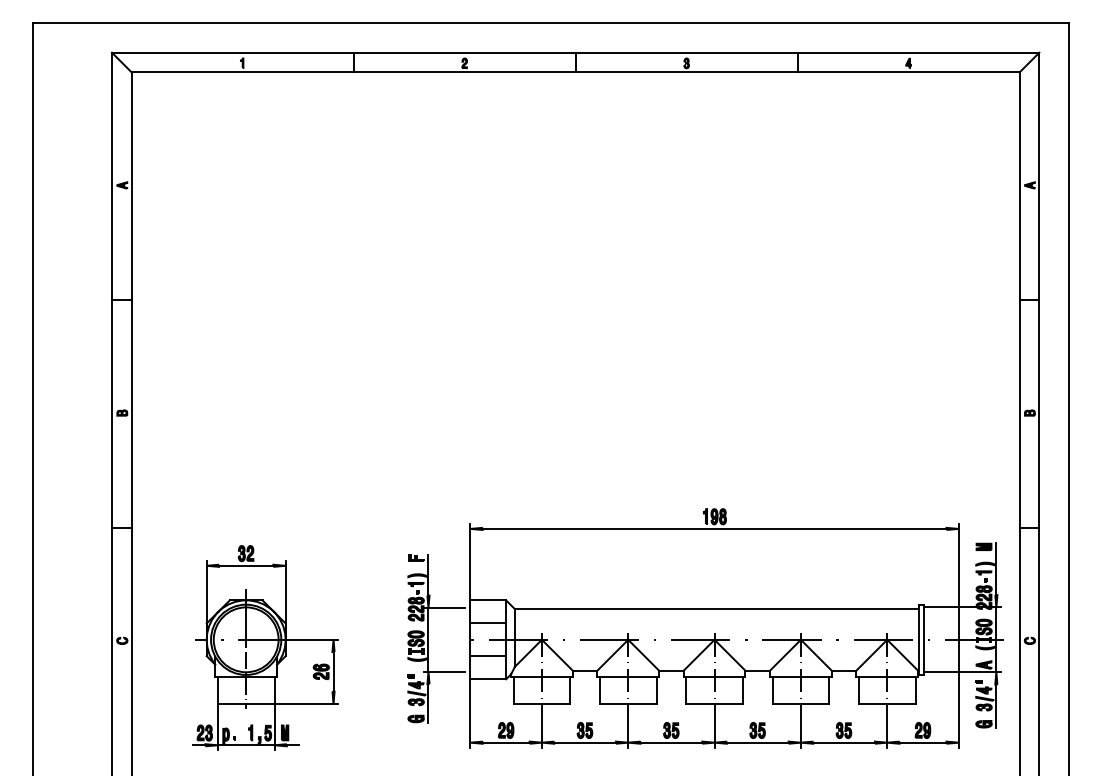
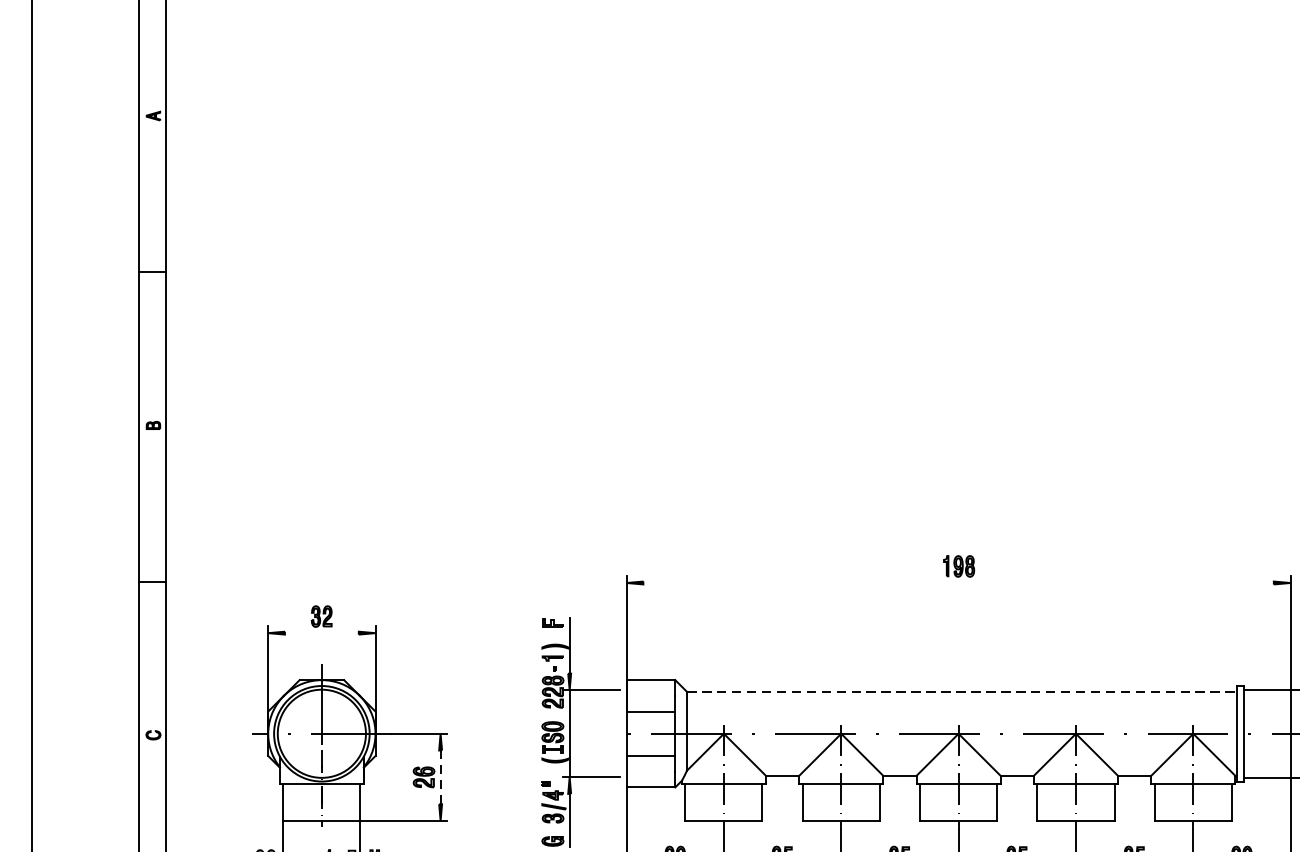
line: (714, 528) -> (958, 582), removed
line: (246, 565) -> (322, 632), removed
line: (717, 609) -> (962, 692), solid -> dashed
line: (333, 671) -> (440, 776), solid -> dashed

